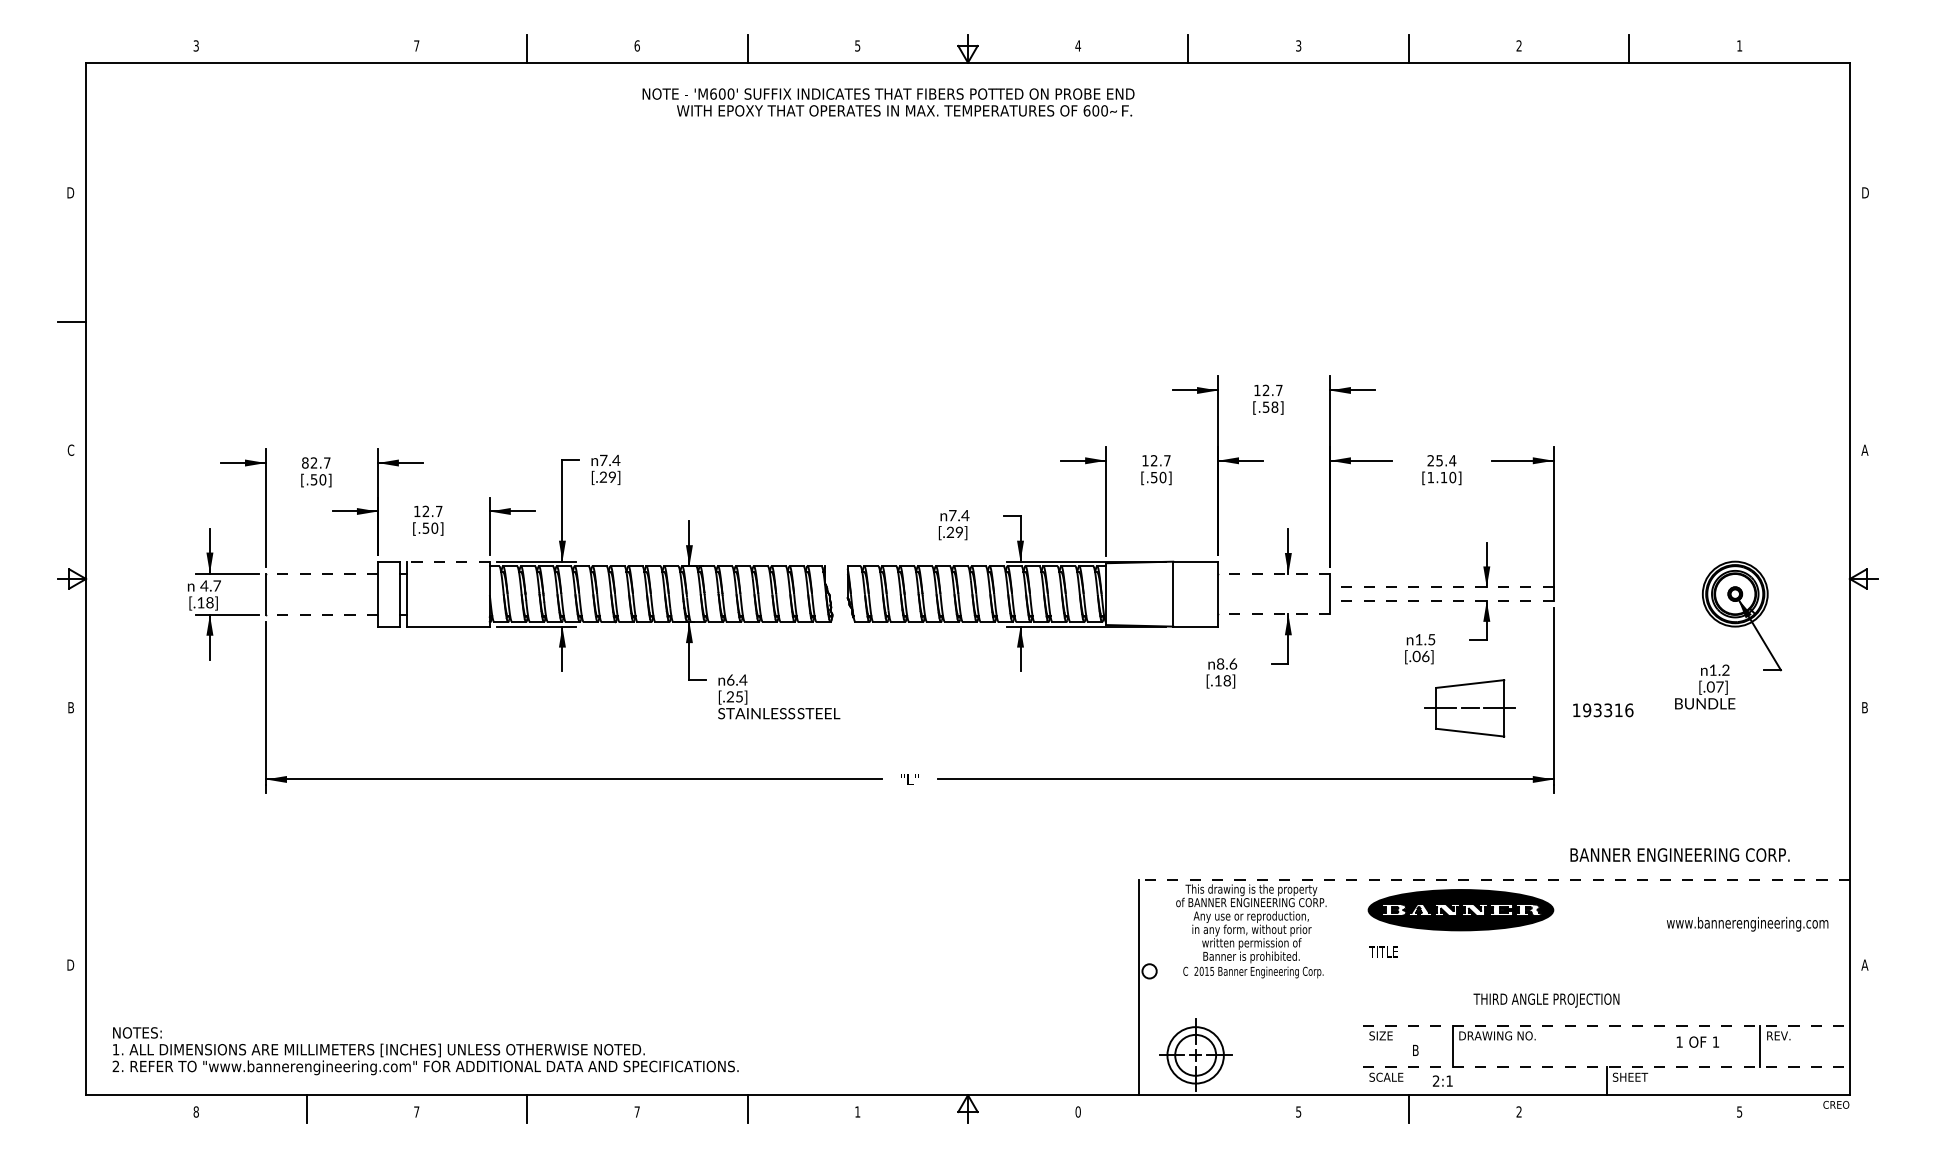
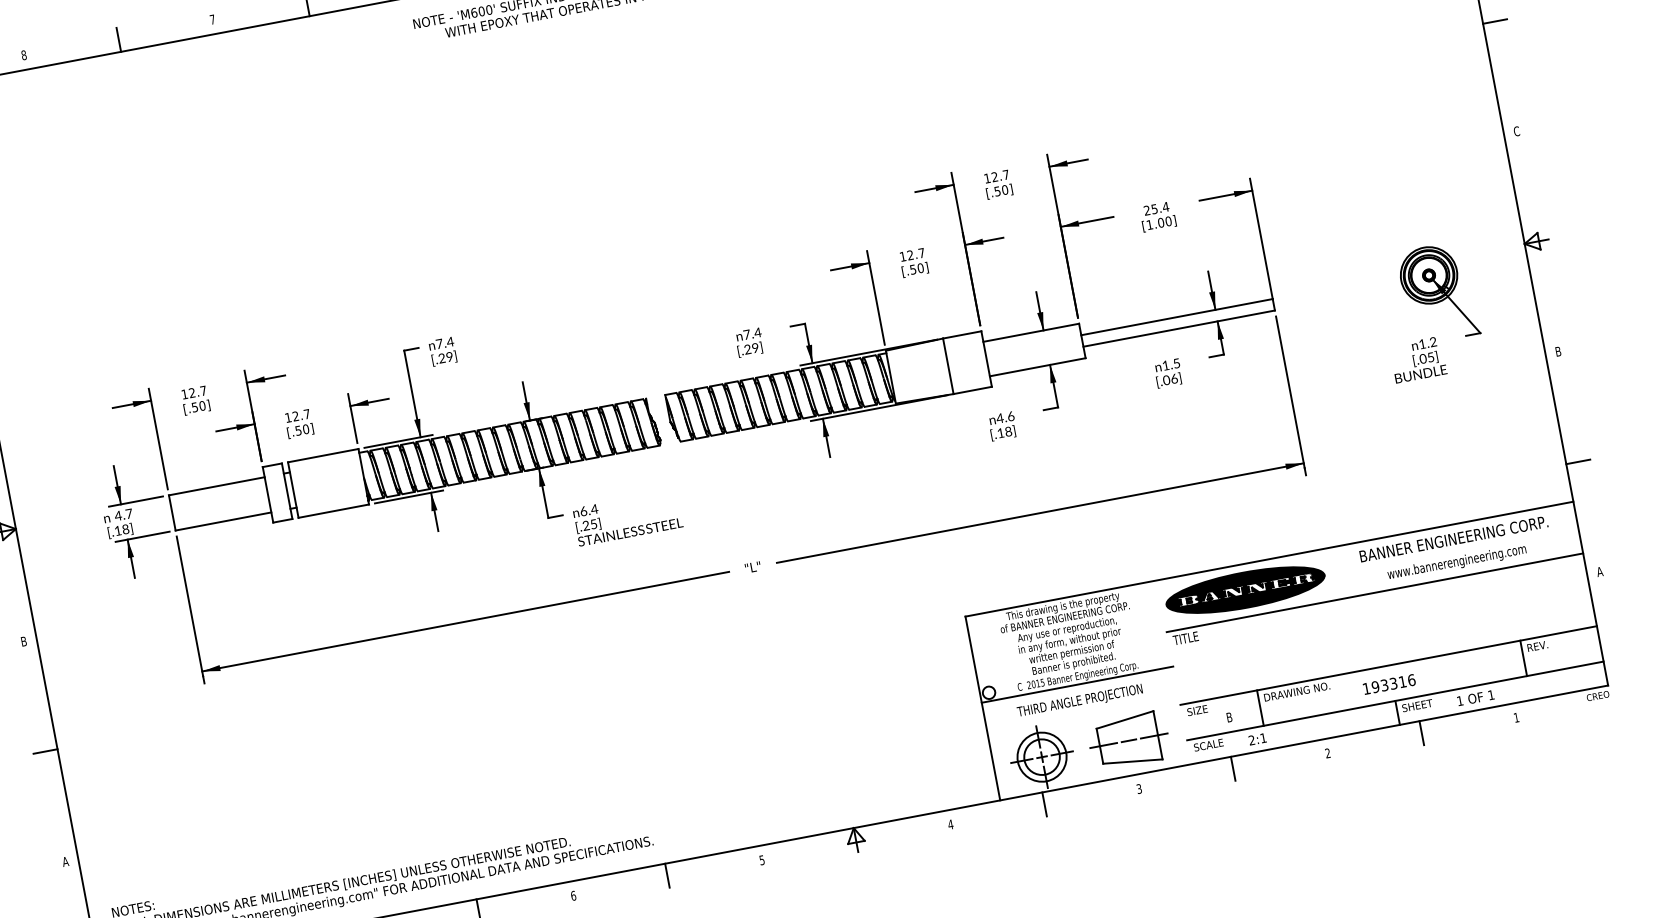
text: (195, 45) -> (23, 55), 3 -> 8
line: (306, 48) -> (118, 39), added
line: (1863, 321) -> (1494, 21), added
text: (1274, 406) -> (1004, 189), [.58] -> [.50]
text: (1864, 449) -> (1516, 130), A -> C
text: (305, 462) -> (184, 393), 82.7 -> 12.7
text: (1443, 477) -> (1160, 222), [1.10] -> [1.00]
line: (448, 561) -> (323, 455), dashed -> solid
line: (321, 573) -> (216, 486), dashed -> solid
line: (1273, 574) -> (1030, 333), dashed -> solid
line: (1441, 587) -> (1176, 317), dashed -> solid
line: (1441, 600) -> (1178, 328), dashed -> solid
line: (321, 614) -> (223, 521), dashed -> solid
line: (1273, 614) -> (1037, 367), dashed -> solid
text: (1220, 663) -> (999, 417), 8.6 -> 4.6
text: (1719, 686) -> (1430, 357), [.07] -> [.05]
part: (1469, 708) -> (1128, 741), moved
text: (1603, 710) -> (1389, 684), moved
line: (72, 836) -> (45, 751), added
line: (1863, 836) -> (1577, 462), added
text: (1679, 854) -> (1453, 538), moved
line: (1494, 880) -> (1269, 559), dashed -> solid
text: (1747, 923) -> (1456, 561), moved
line: (1606, 940) -> (1374, 592), added
text: (70, 964) -> (64, 861), D -> A
line: (1251, 981) -> (1077, 684), added
text: (1546, 1000) -> (1080, 701), moved
line: (1607, 1025) -> (1389, 665), dashed -> solid
text: (1697, 1041) -> (1475, 697), moved
line: (1607, 1067) -> (1396, 701), dashed -> solid
line: (1188, 1109) -> (1044, 804), added
line: (1629, 1109) -> (1421, 733), added
text: (636, 1111) -> (572, 895), 7 -> 6
text: (857, 1111) -> (761, 859), 1 -> 5
text: (1078, 1111) -> (950, 824), 0 -> 4
text: (1298, 1111) -> (1139, 788), 5 -> 3
text: (1739, 1111) -> (1516, 717), 5 -> 1

